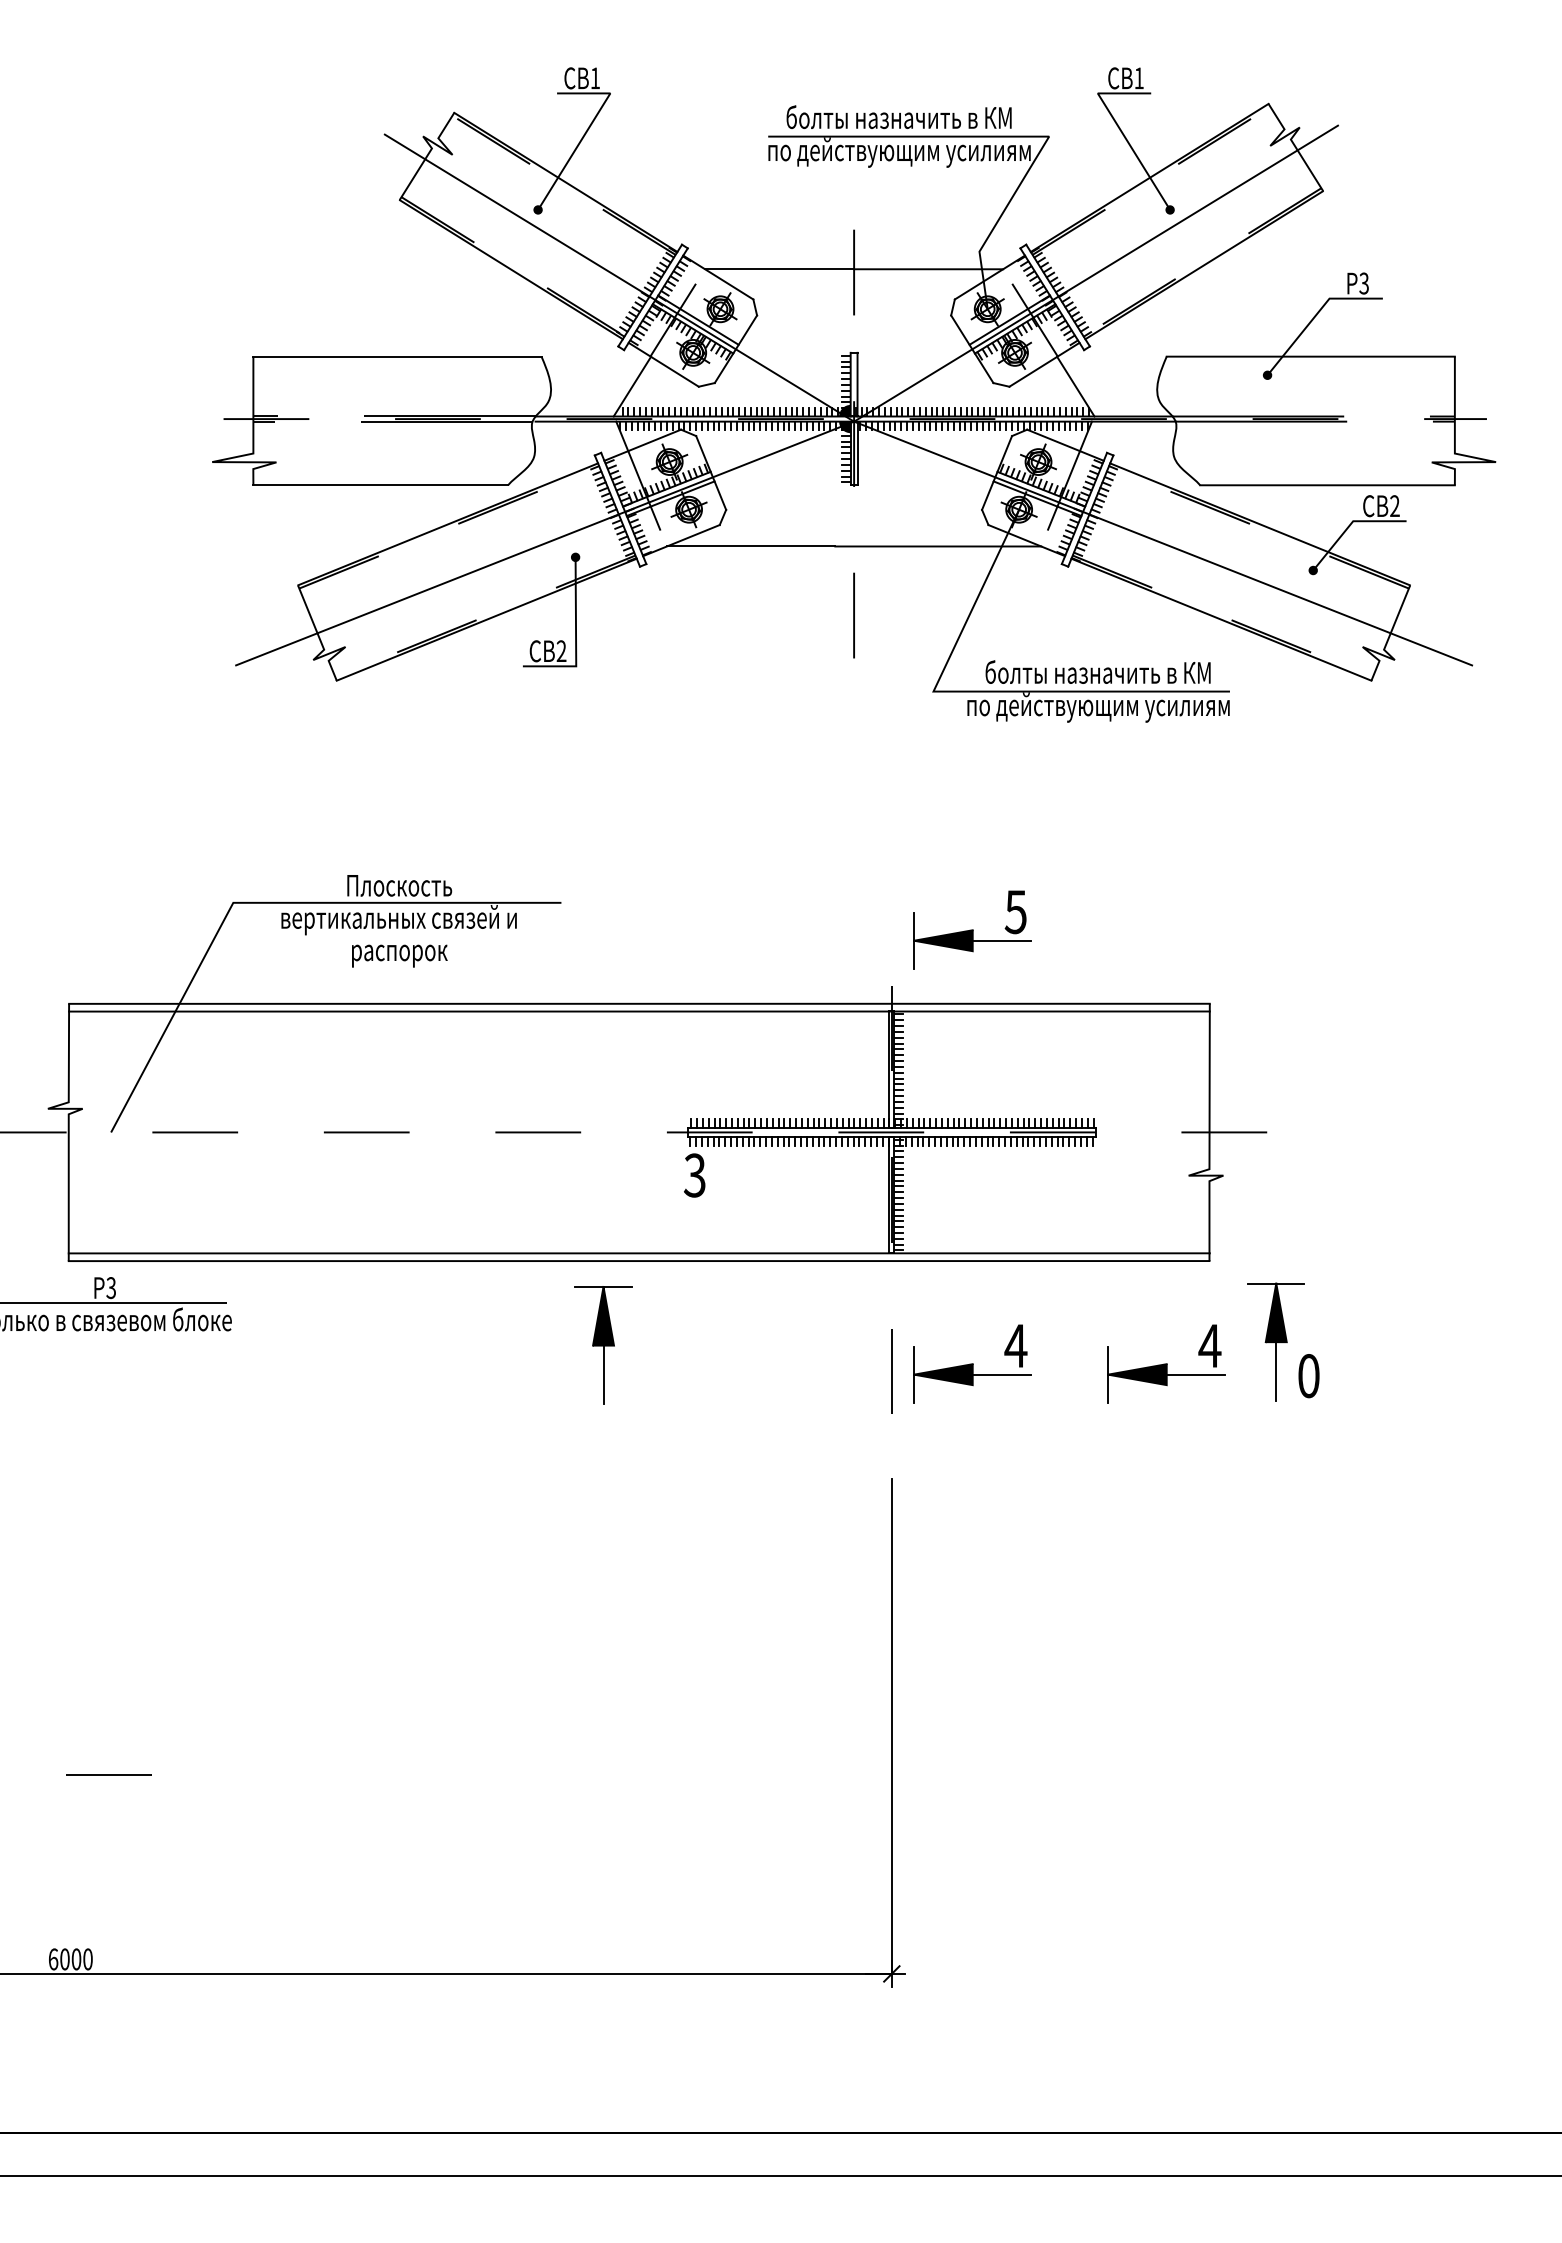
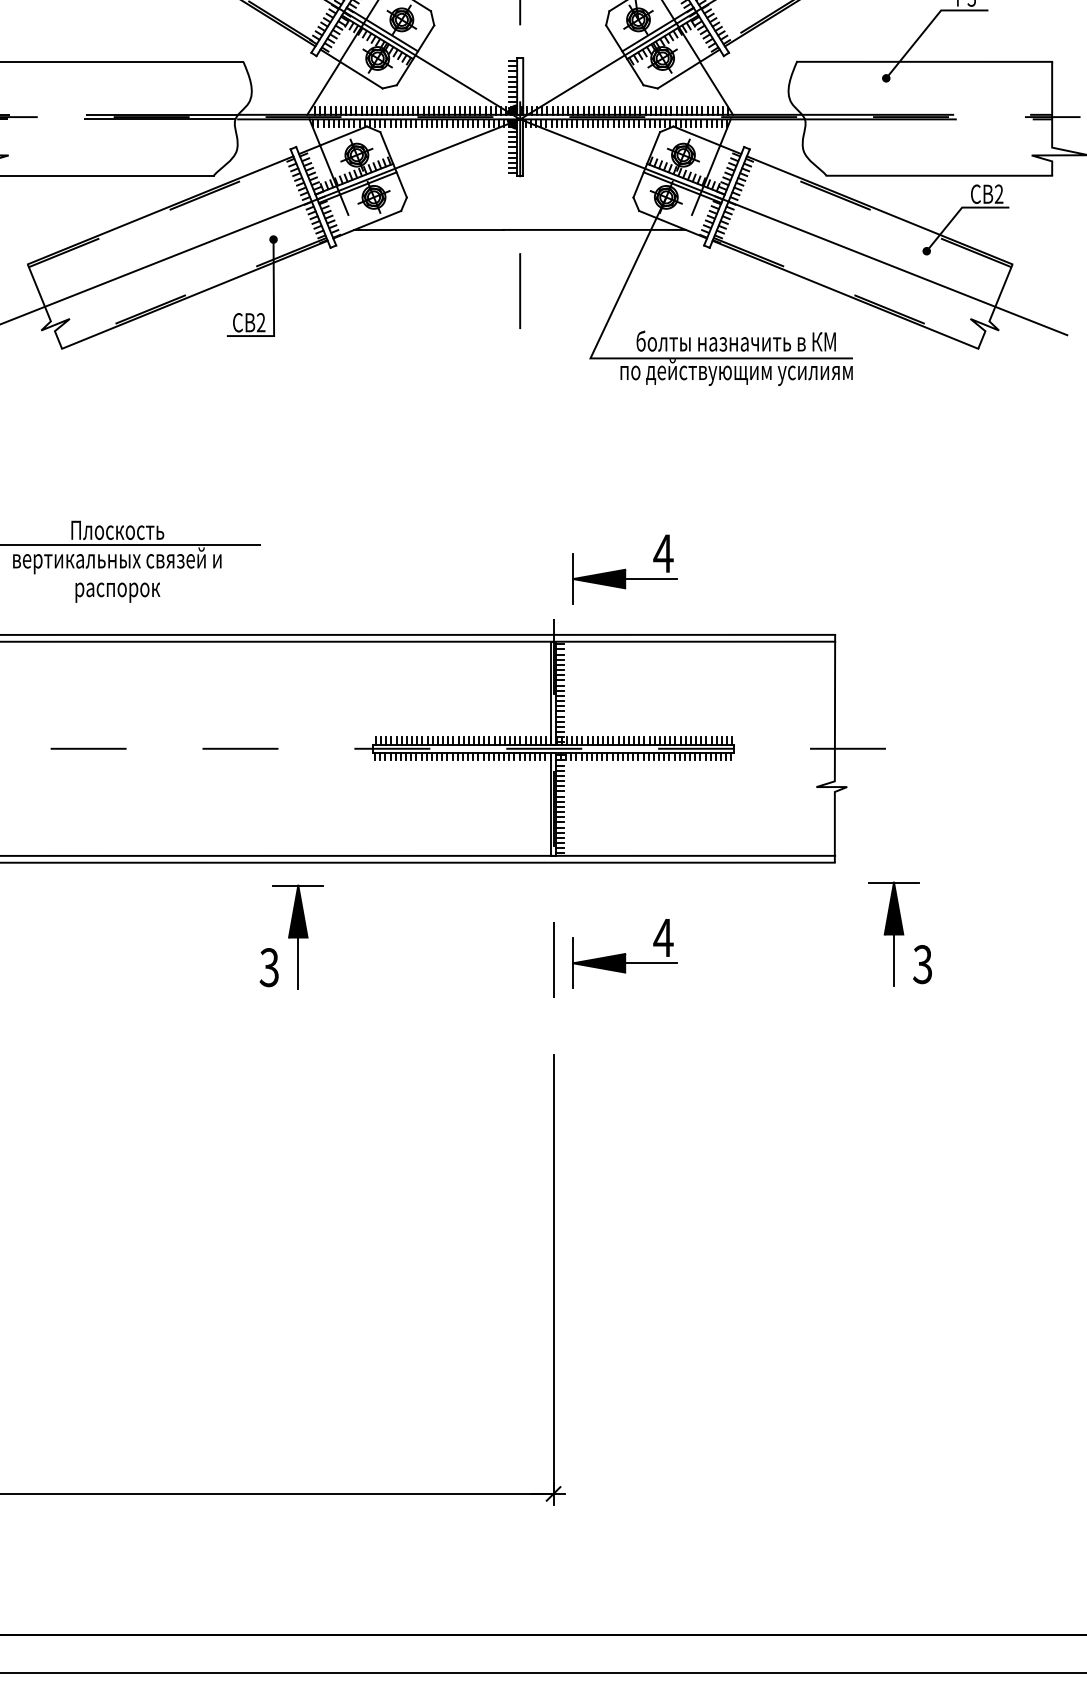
text: (1015, 912) -> (663, 554), 5 -> 4
text: (694, 1175) -> (269, 967), moved
part: (1166, 1363) -> (796, 953), removed
text: (1308, 1376) -> (922, 964), 0 -> 3

